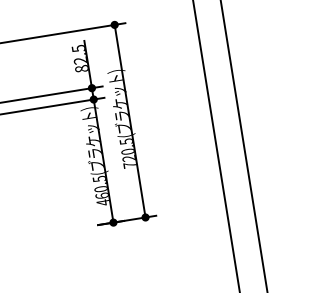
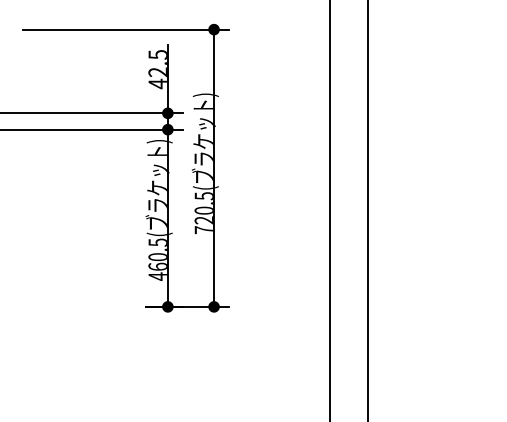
text: (81, 68) -> (157, 83), 82.5 -> 42.5

